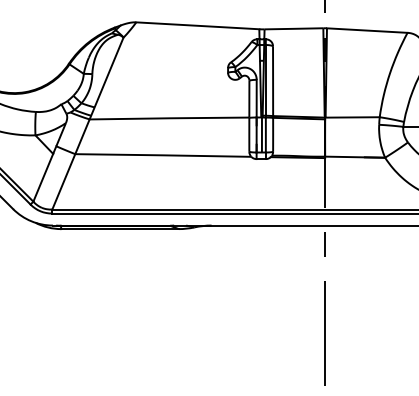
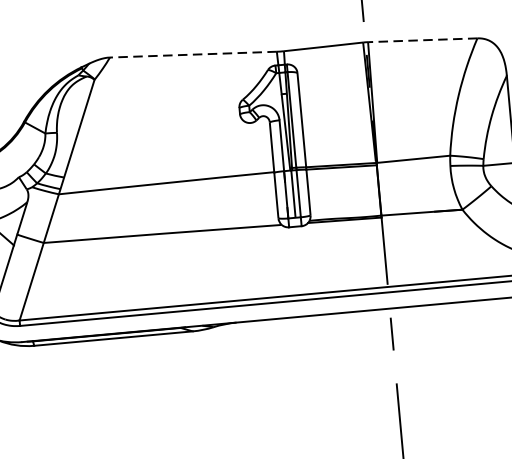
line: (197, 25) -> (192, 54), solid -> dashed
line: (366, 30) -> (421, 40), solid -> dashed

